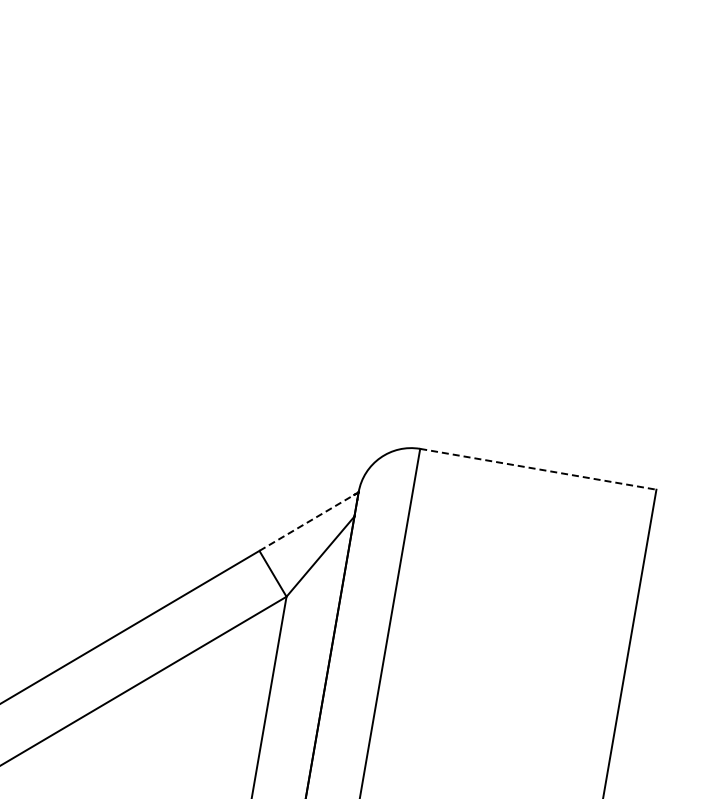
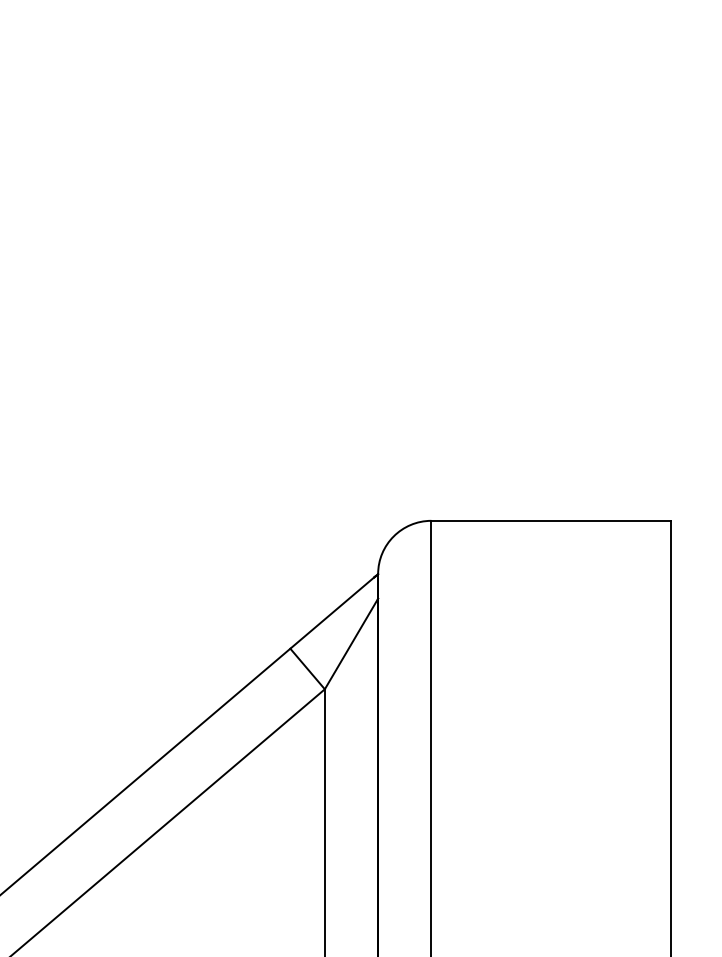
line: (538, 469) -> (551, 520), dashed -> solid
line: (305, 523) -> (331, 613), dashed -> solid

